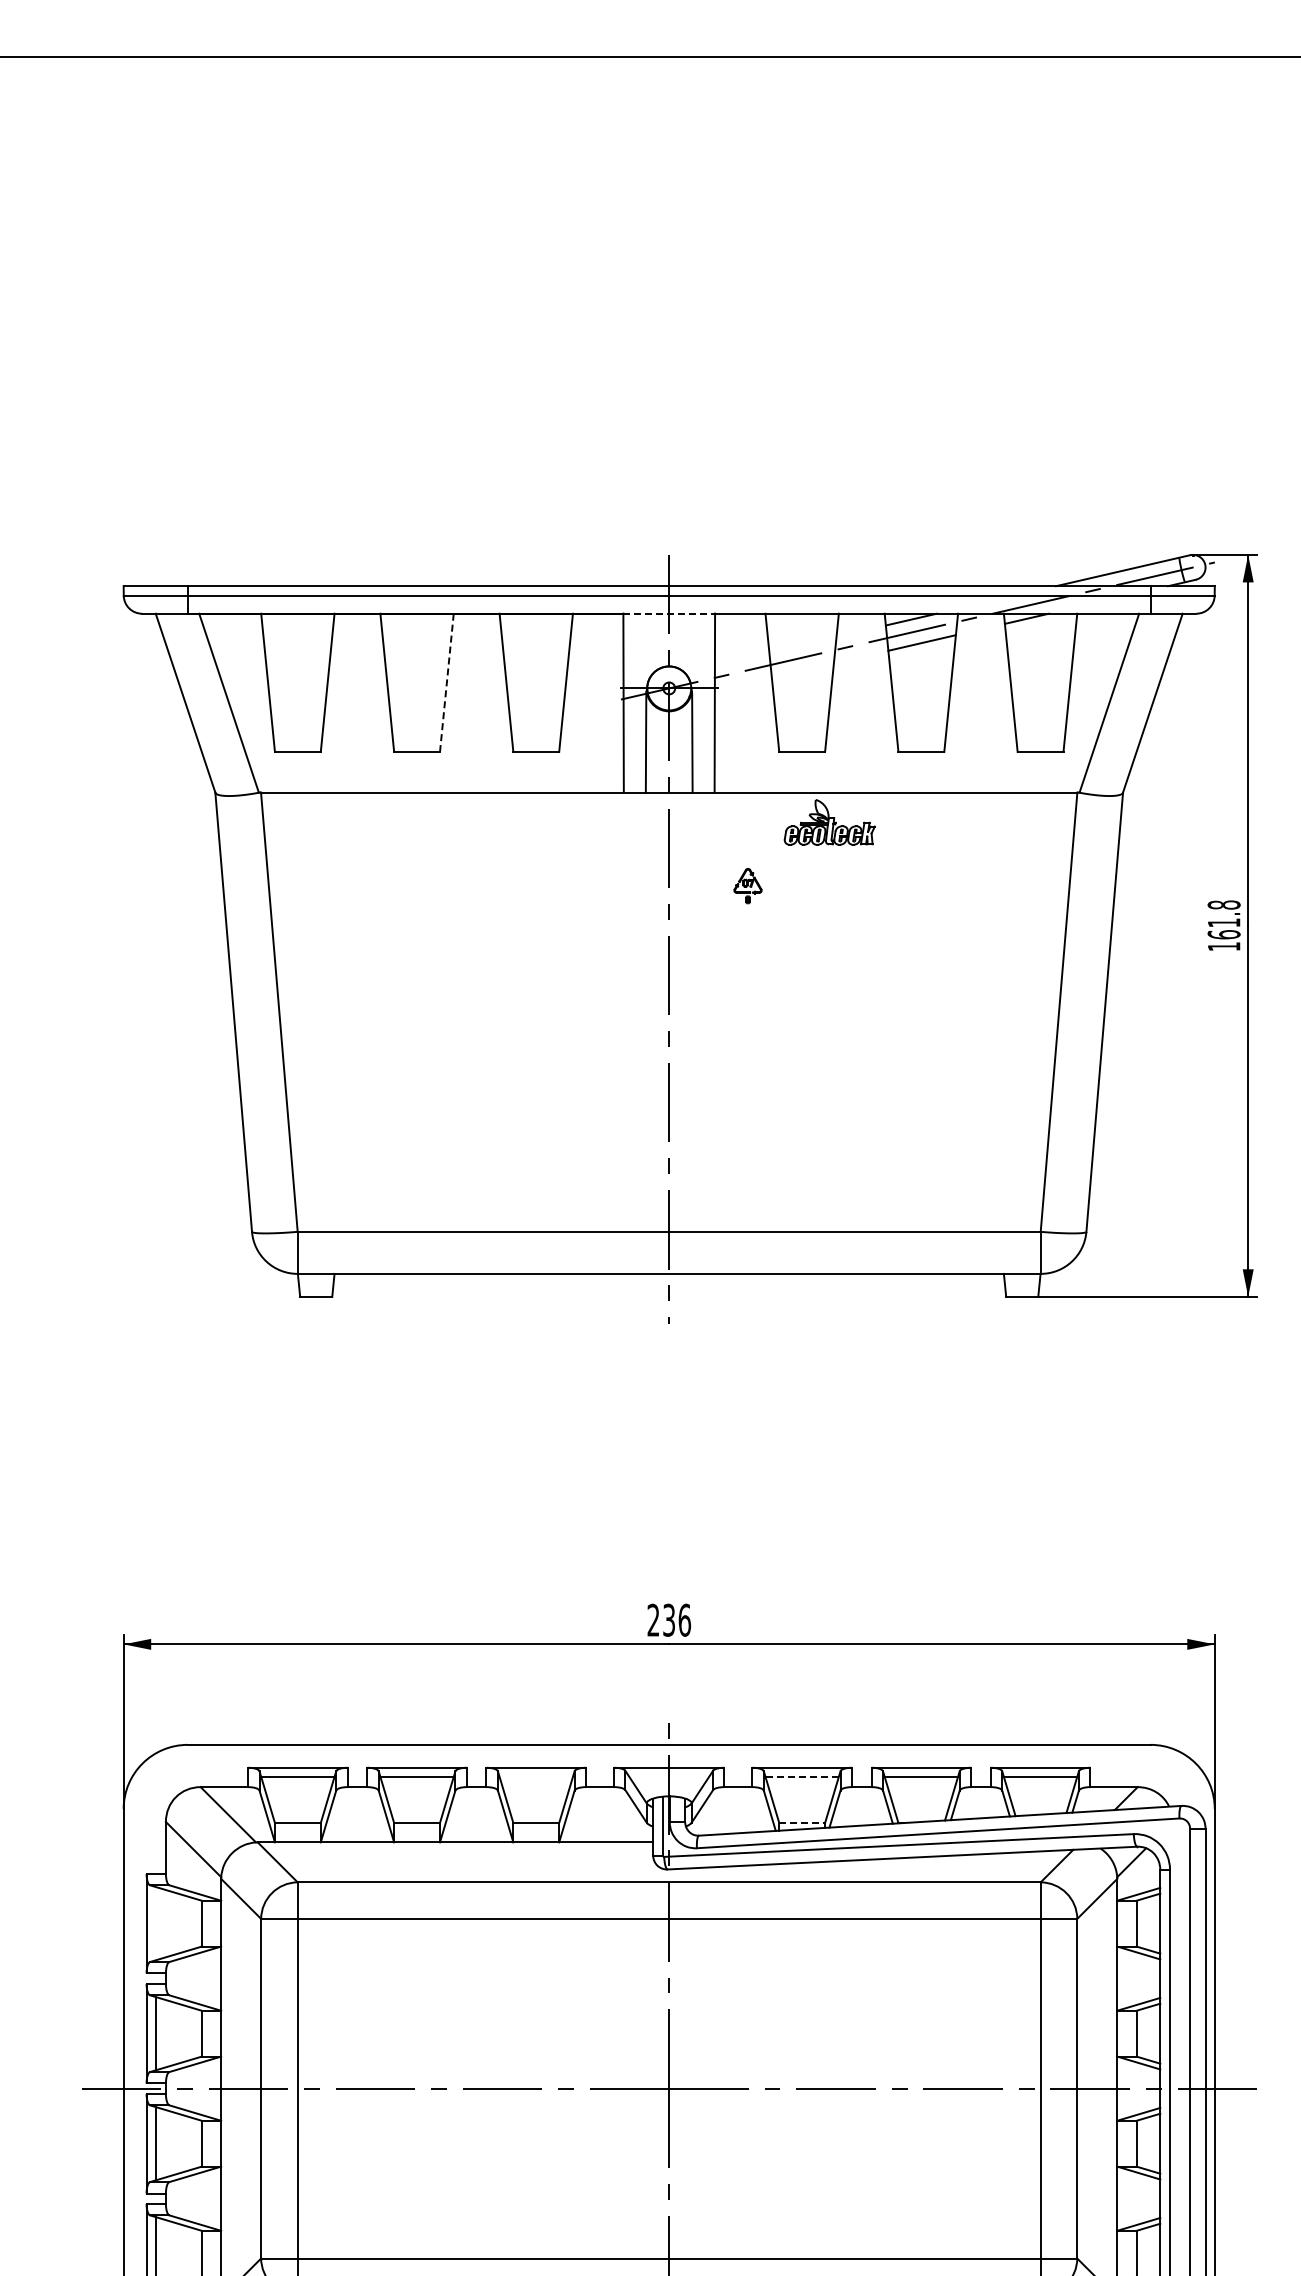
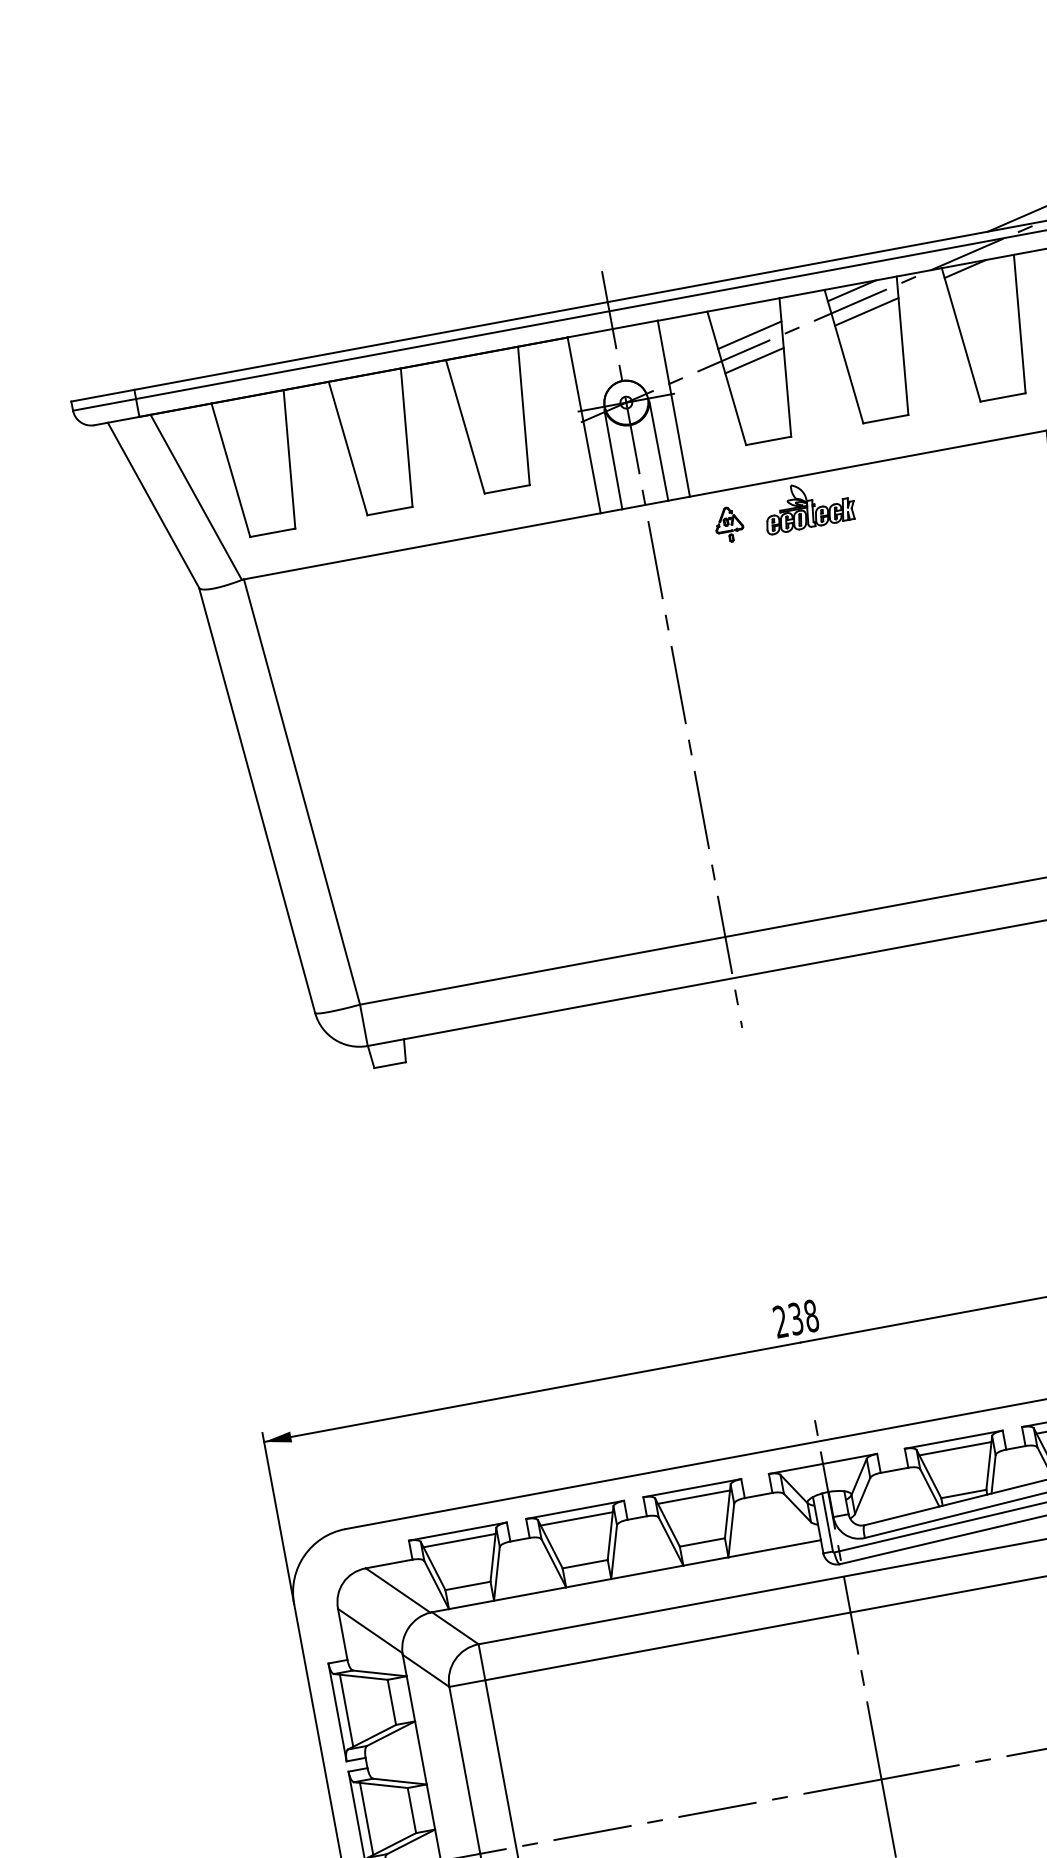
line: (669, 613) -> (612, 328), dashed -> solid
line: (802, 644) -> (749, 335), added
line: (802, 670) -> (754, 360), added
line: (446, 683) -> (406, 438), dashed -> solid
part: (747, 886) -> (728, 525), moved
text: (684, 1619) -> (811, 1315), 236 -> 238
line: (535, 1776) -> (693, 1496), added
line: (802, 1776) -> (955, 1448), dashed -> solid
line: (802, 1823) -> (964, 1494), dashed -> solid
line: (155, 1923) -> (346, 1710), added

